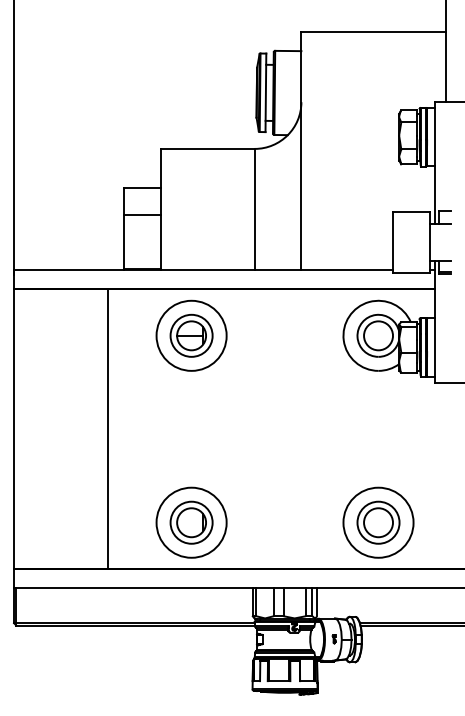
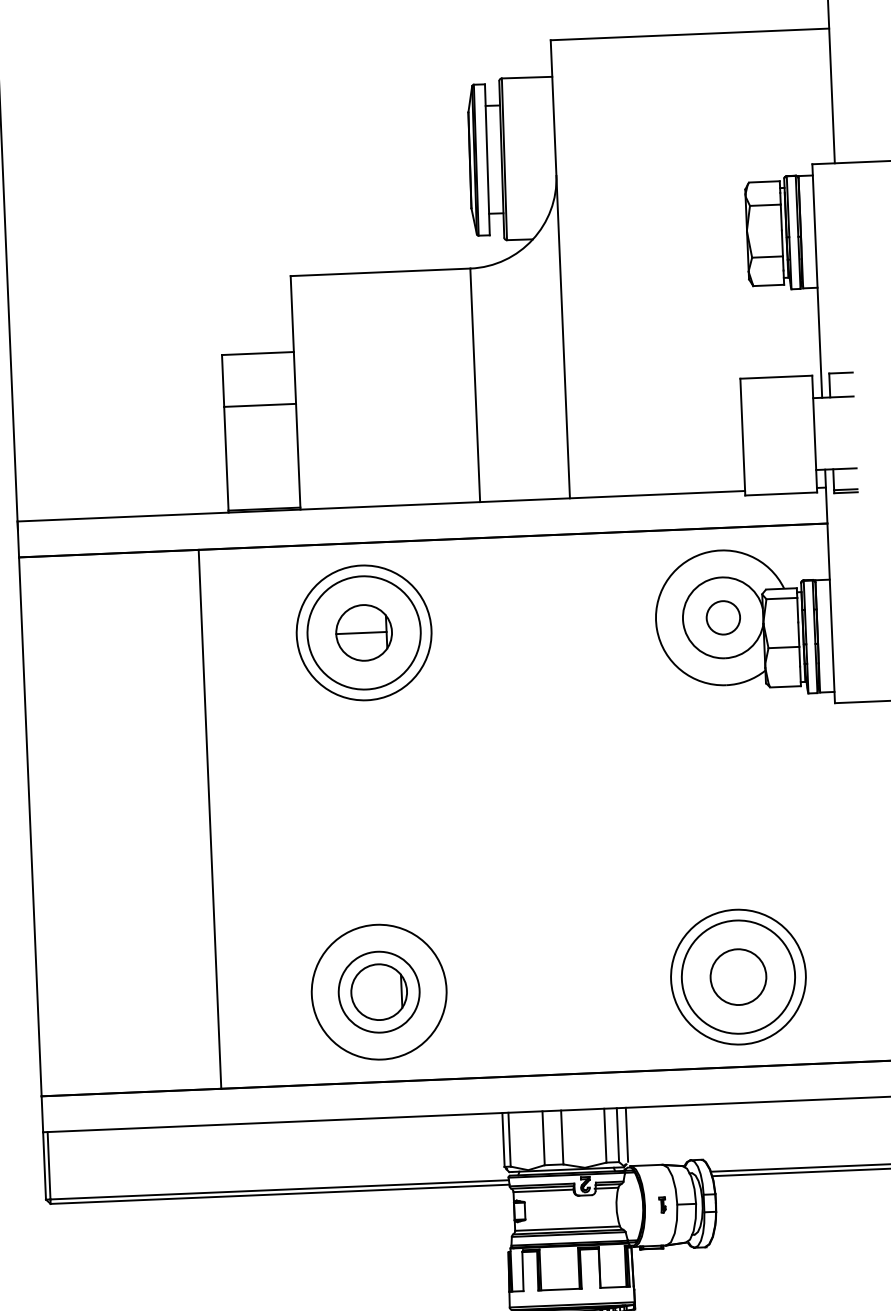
circle: (191, 335) -> (363, 632), size x1.4
circle: (378, 335) -> (723, 617), size x0.6
circle: (378, 522) -> (738, 976), size x1.4

